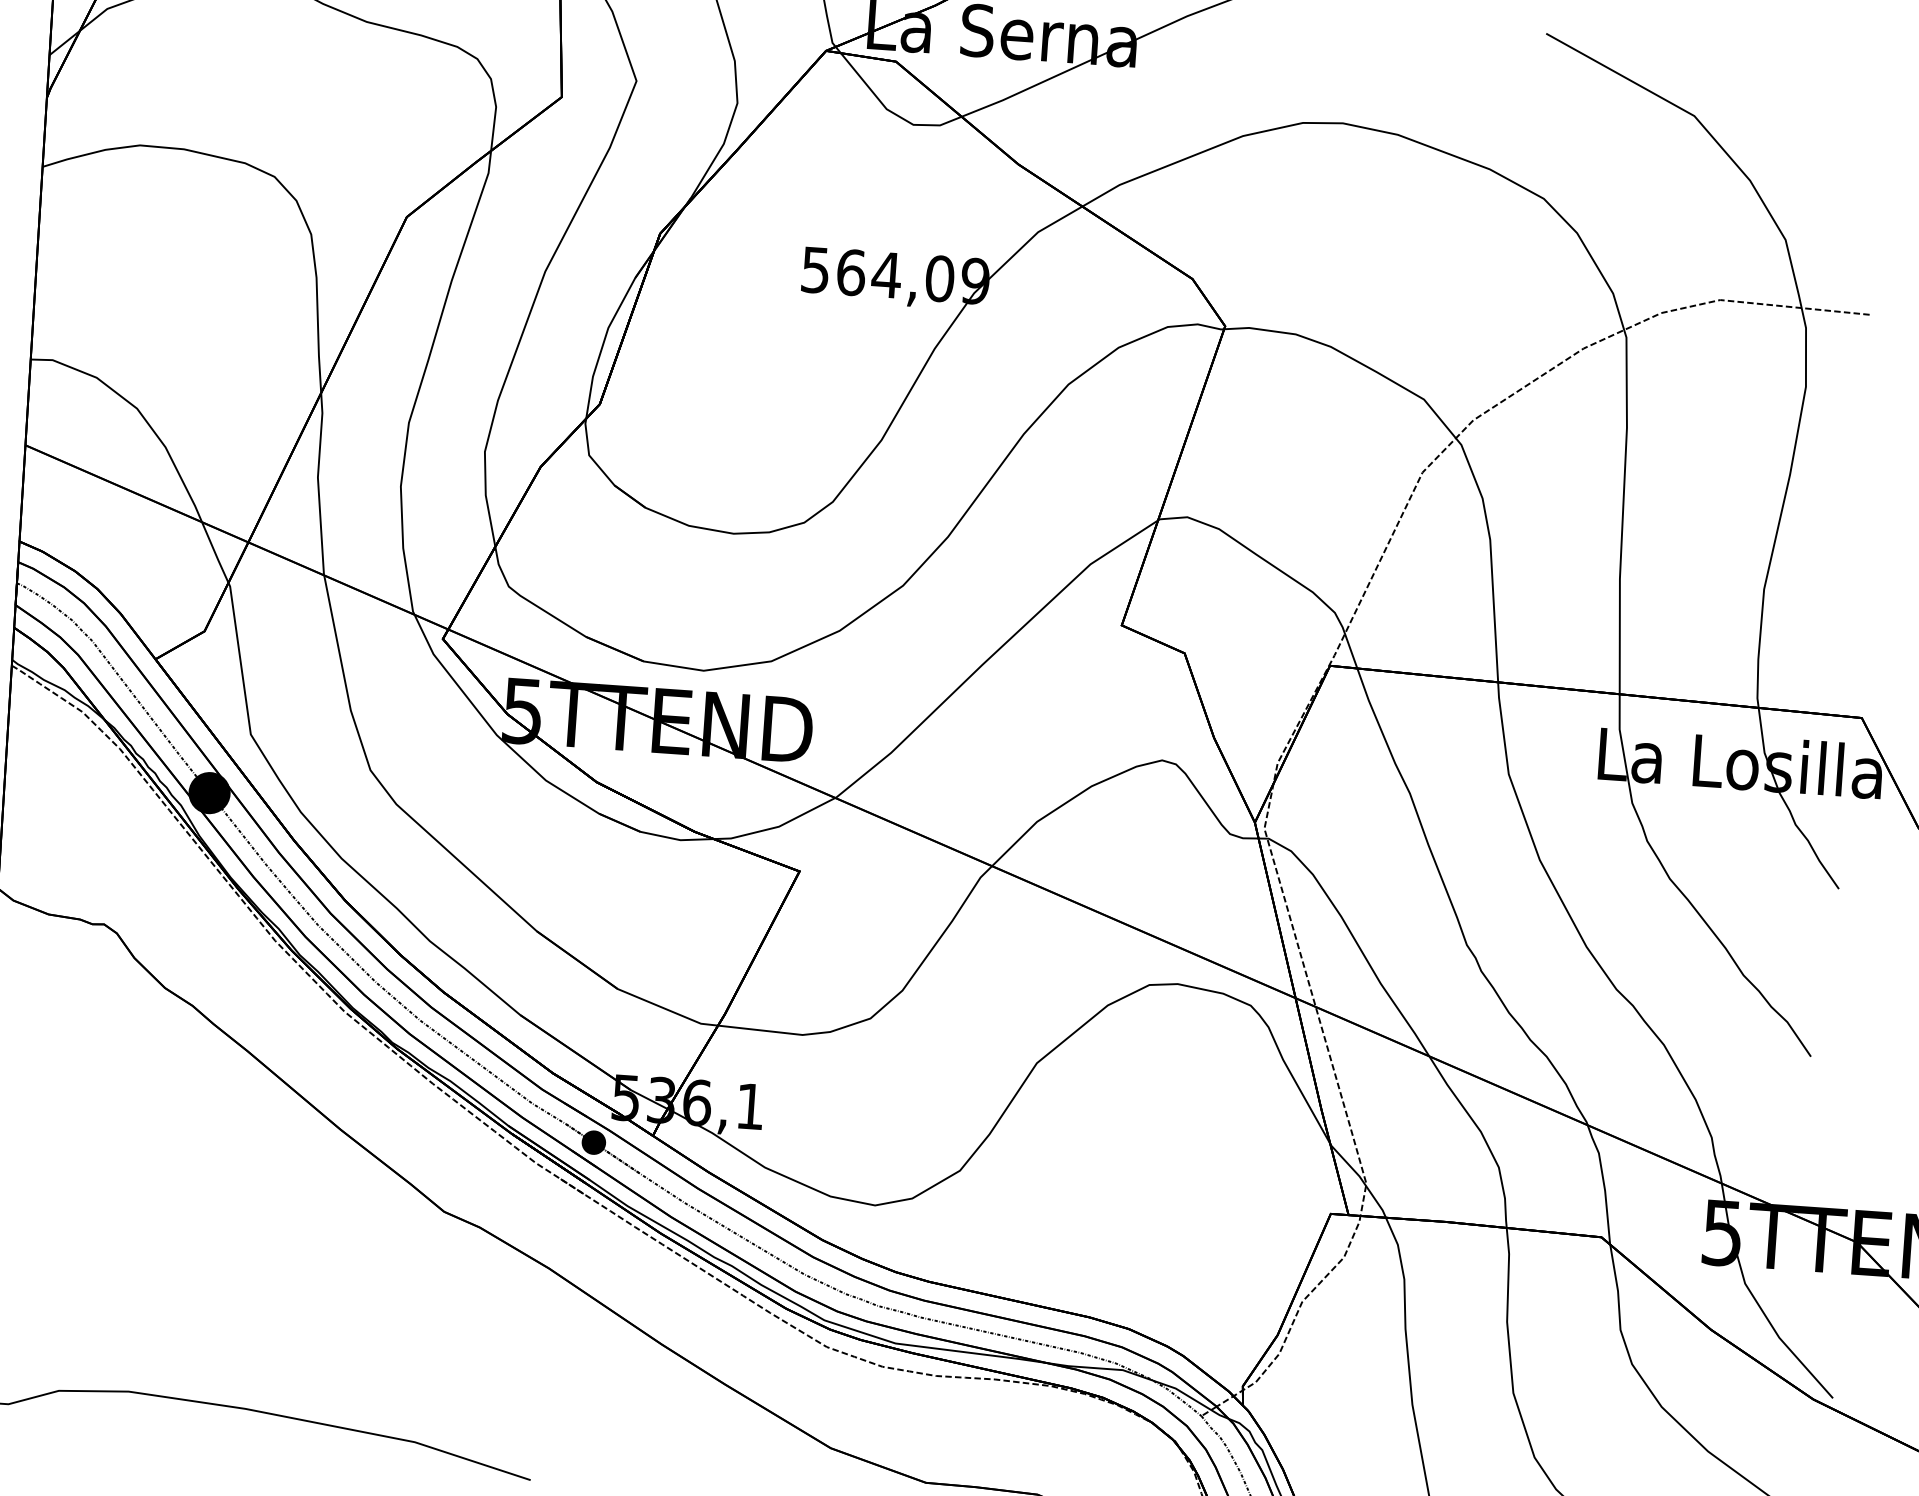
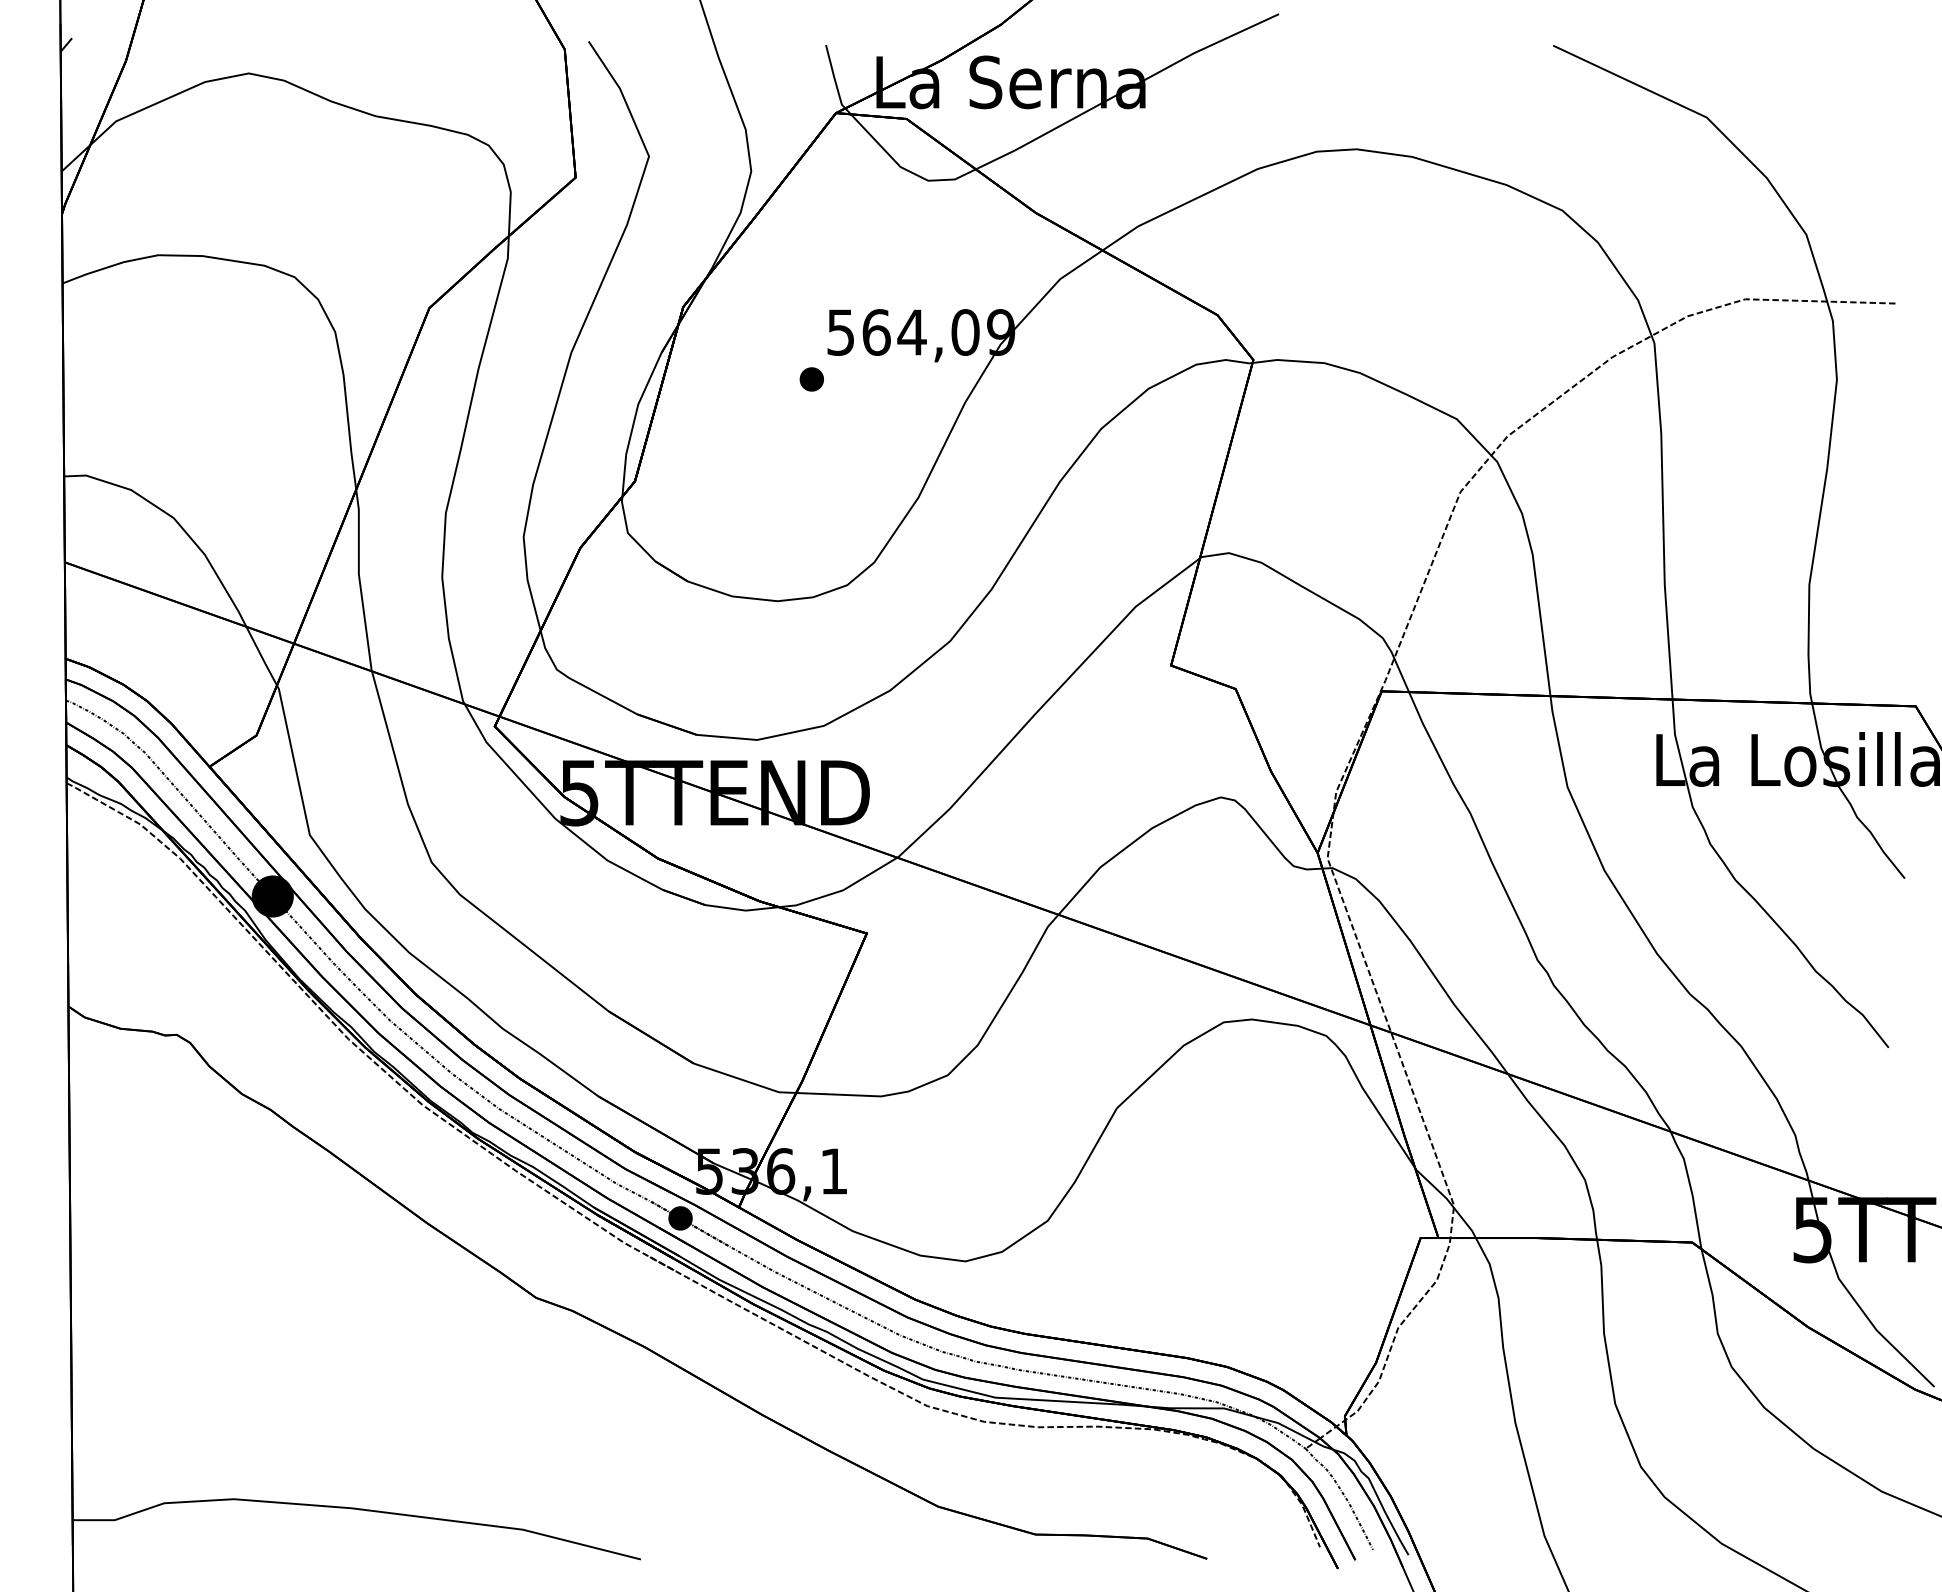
part: (783, 314) -> (811, 379), added

